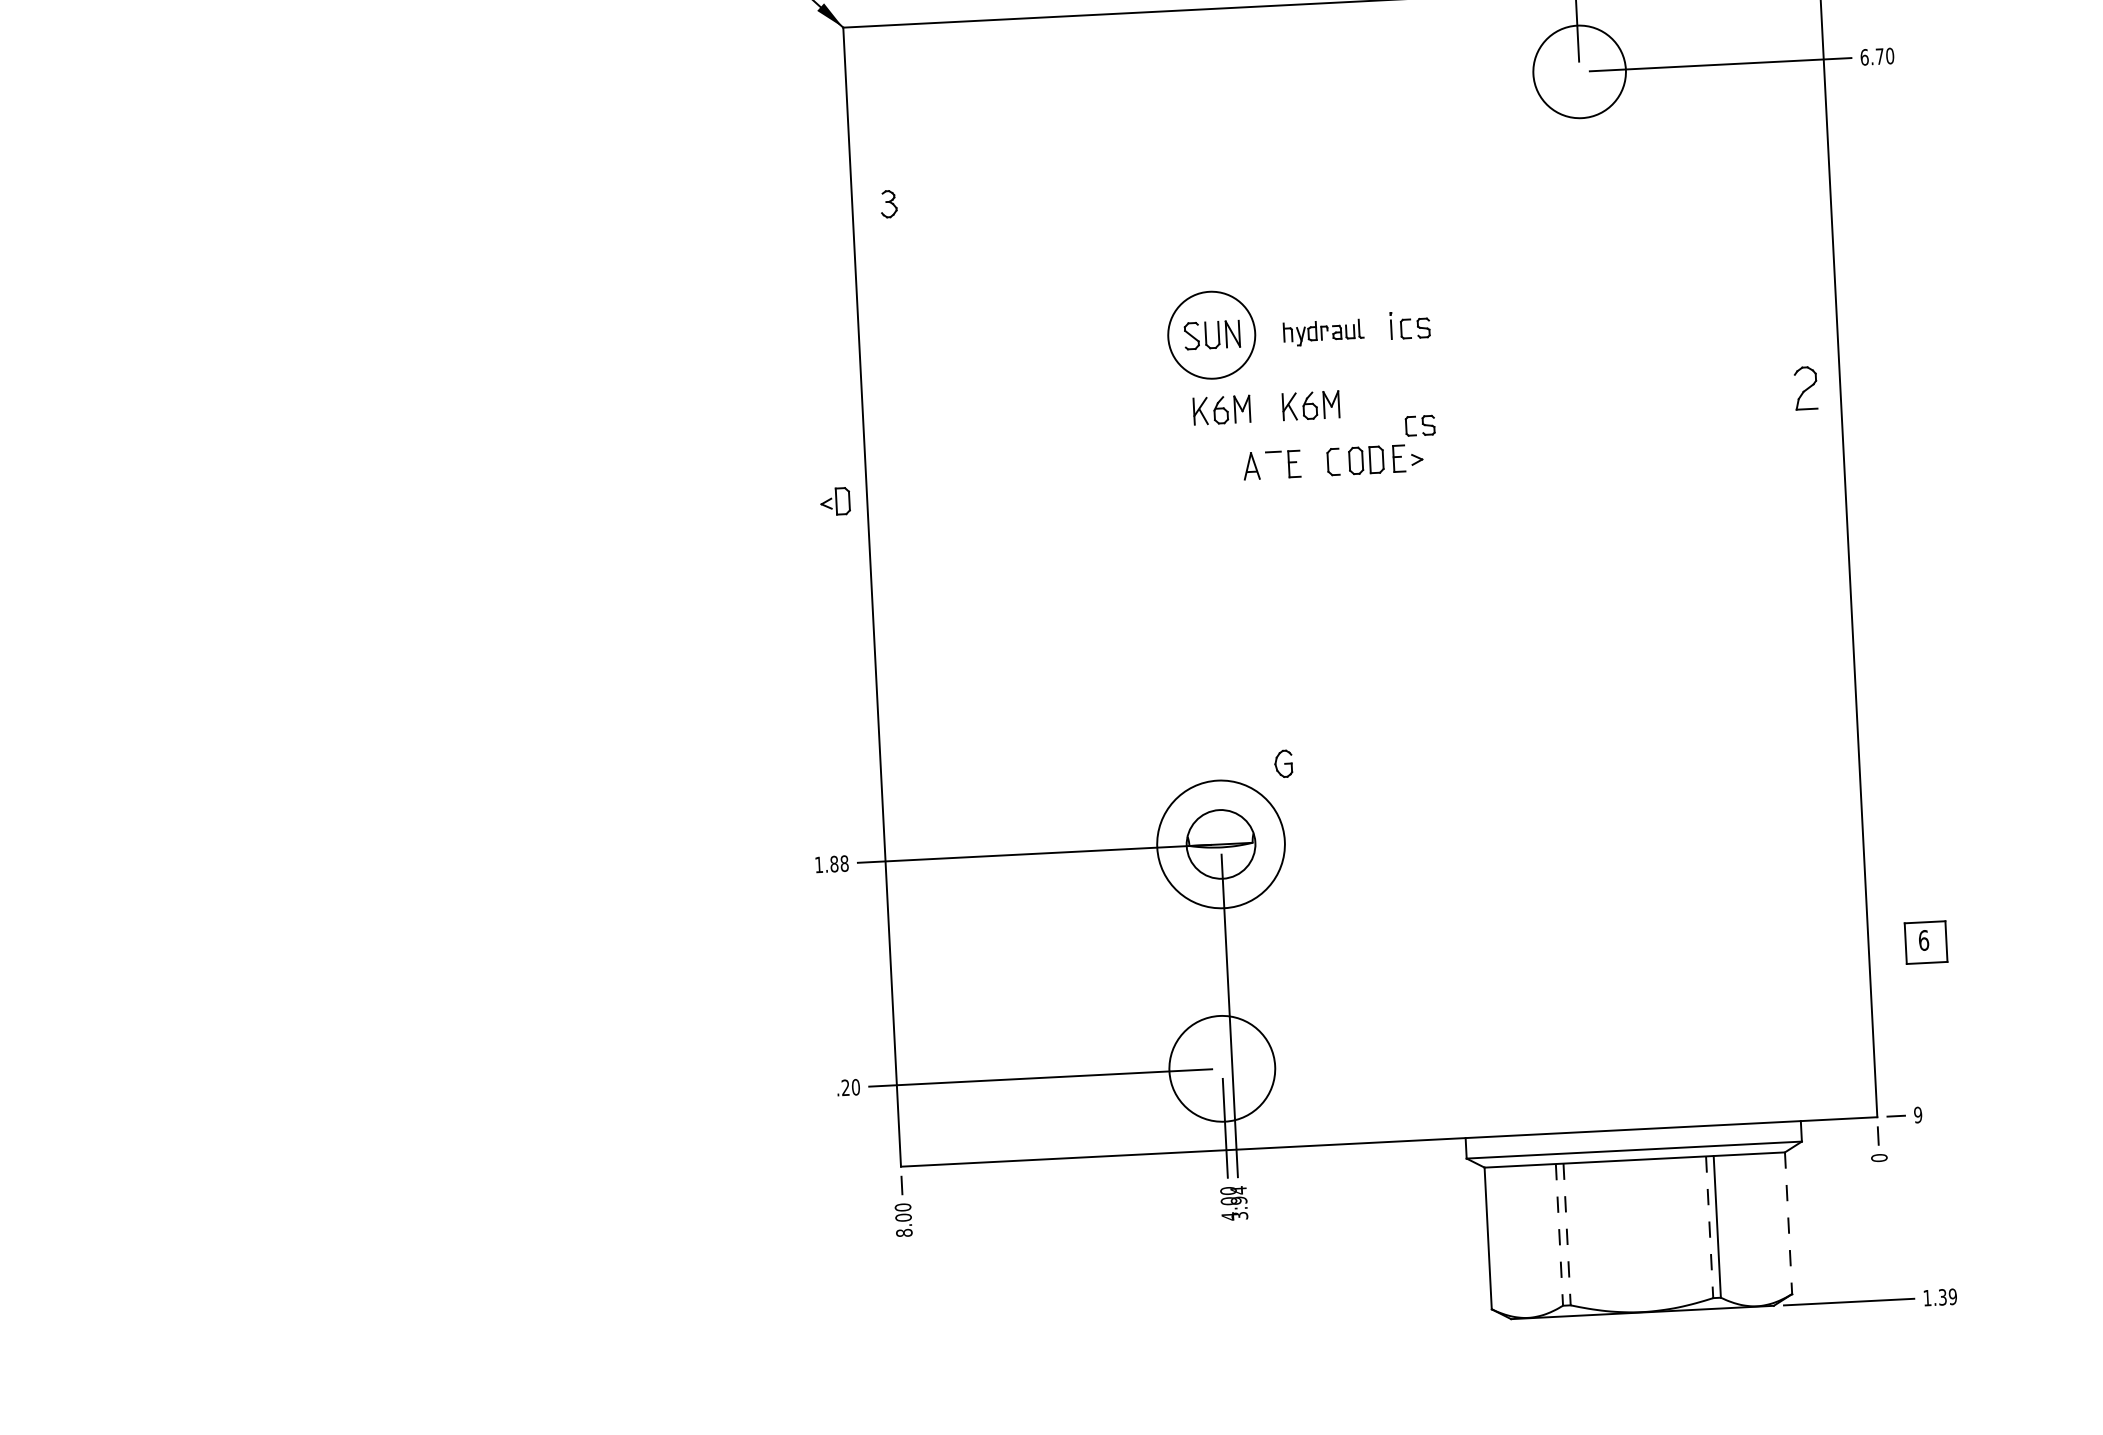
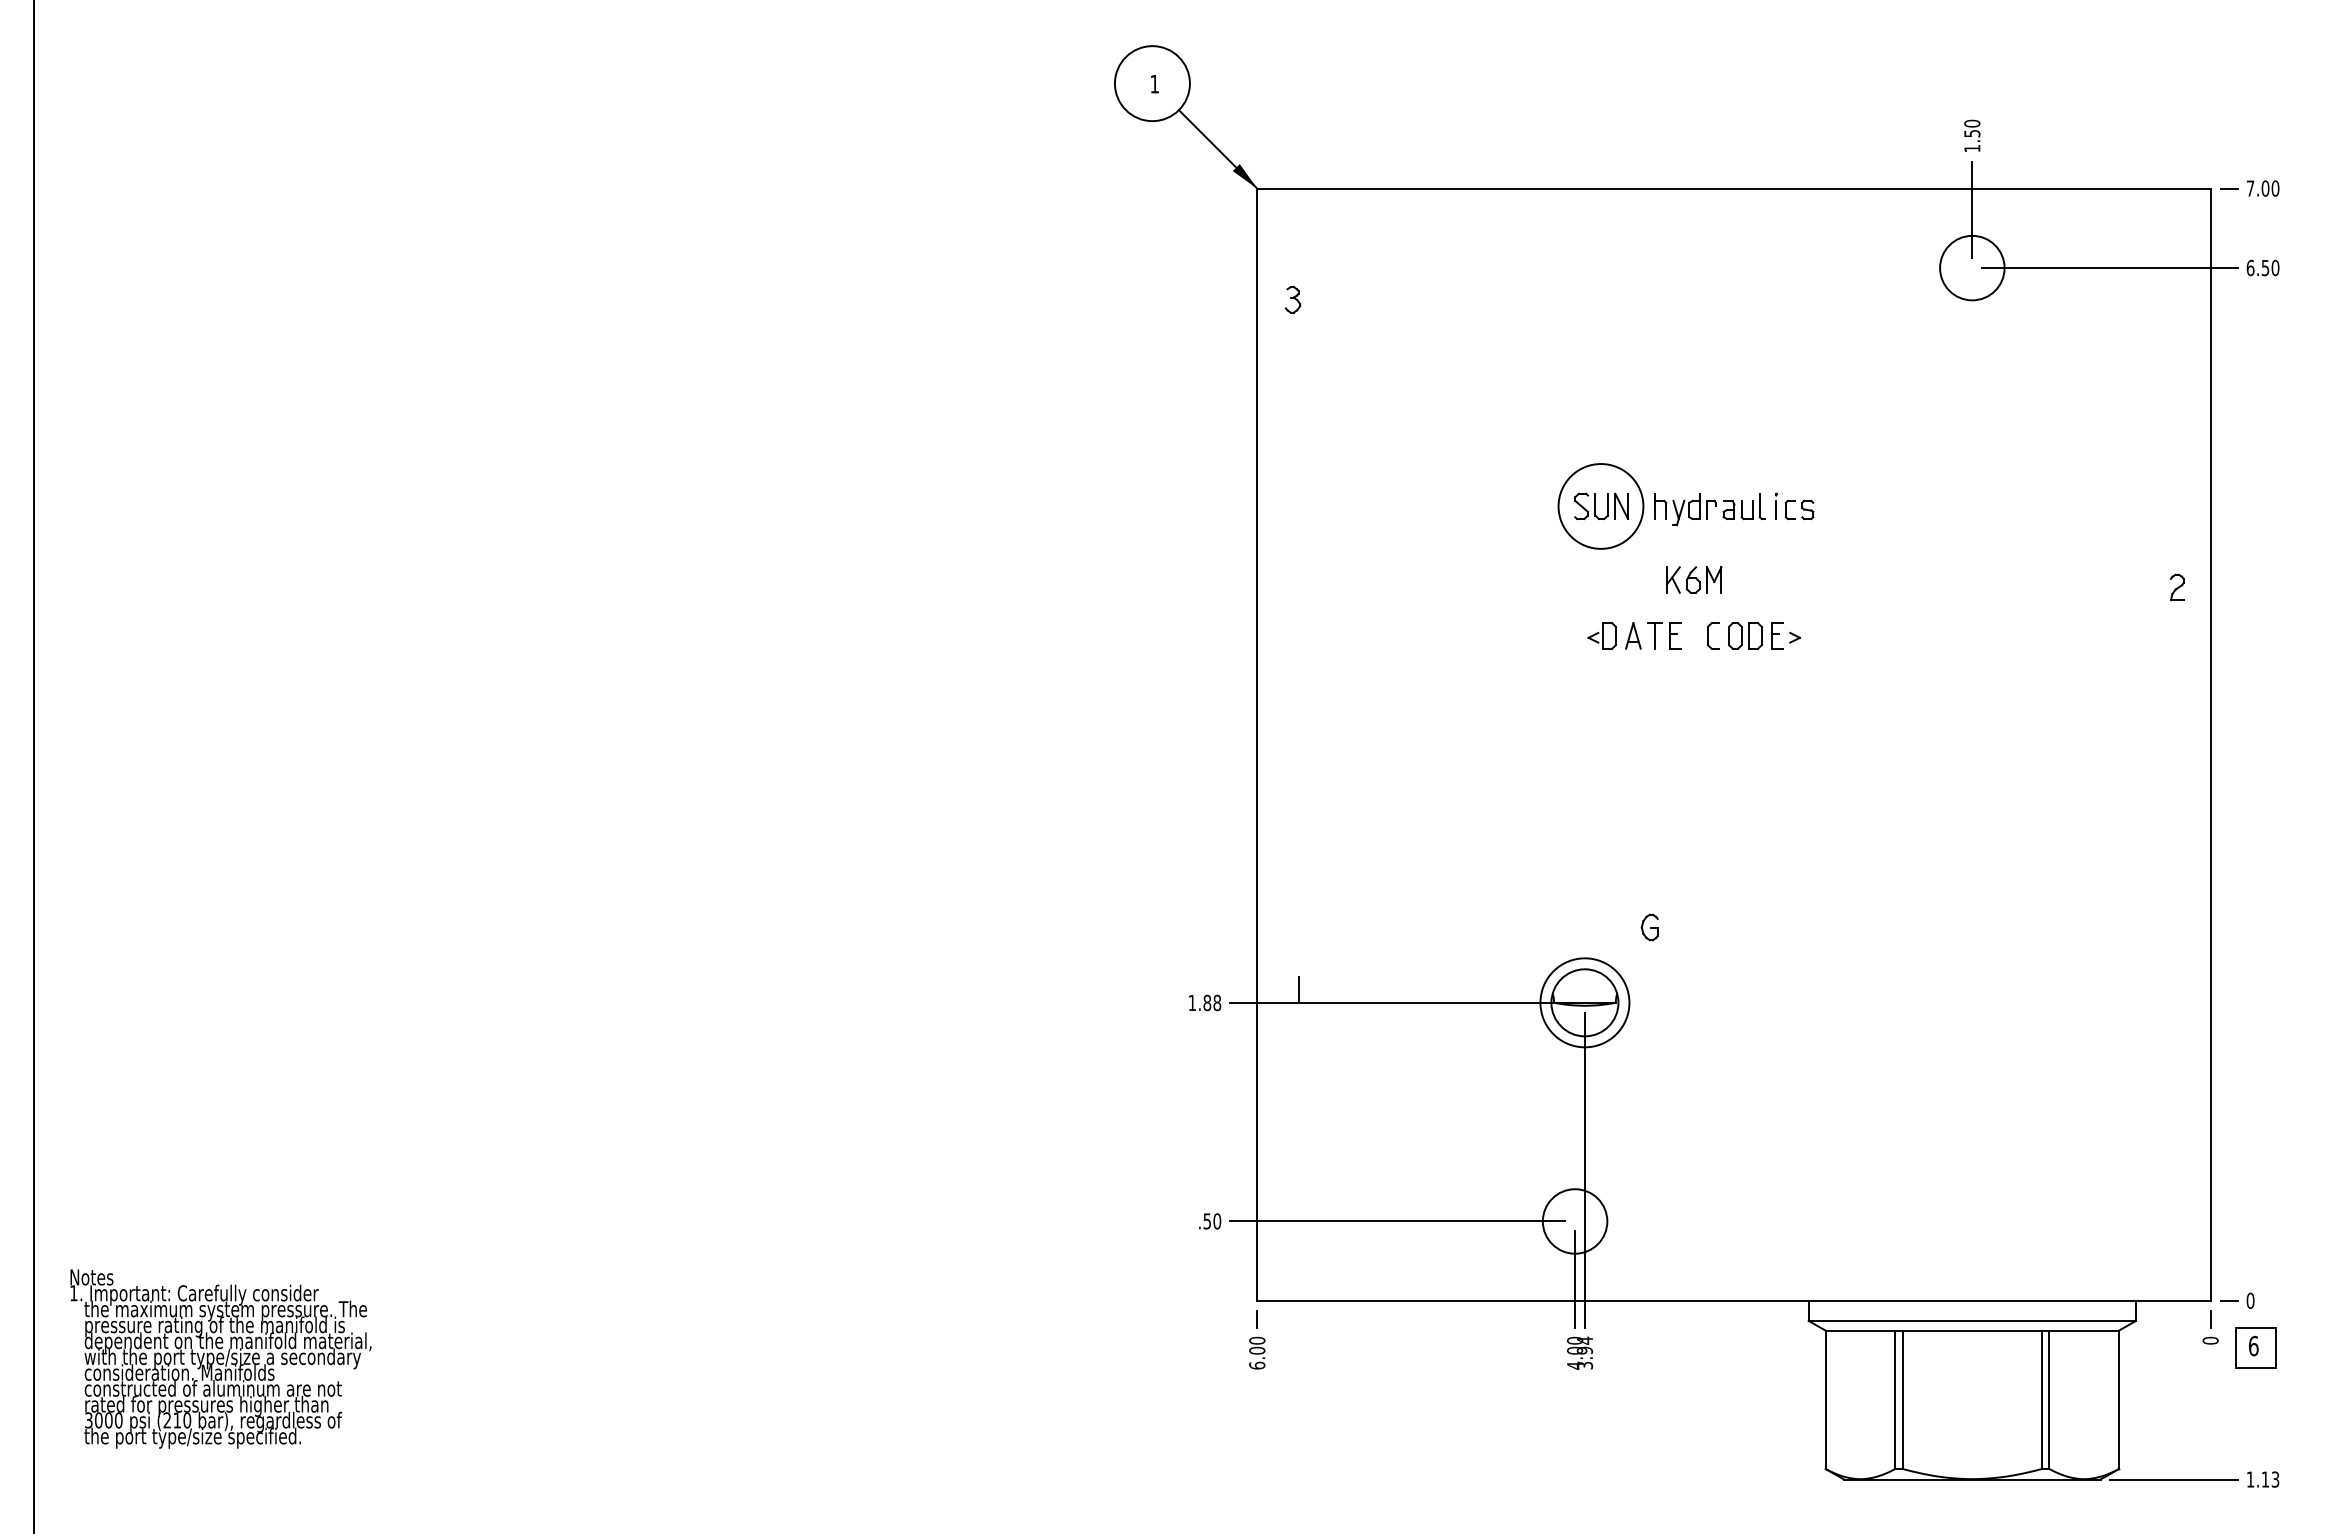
text: (1879, 57) -> (2265, 268), 6.70 -> 6.50
circle: (1579, 71) -> (1972, 267), size x0.71
part: (888, 203) -> (1292, 299), moved
part: (1323, 332) -> (1709, 509), size x1.43
part: (1806, 388) -> (2177, 587), size x0.62
part: (1222, 409) -> (1607, 579), removed
part: (1420, 425) -> (1799, 604), removed
line: (1274, 464) -> (1655, 635), added
part: (834, 501) -> (1601, 635), moved
circle: (1220, 844) -> (1584, 1002), size x0.71
line: (927, 845) -> (1298, 989), added
part: (1925, 941) -> (2255, 1347), moved
circle: (1221, 1068) -> (1574, 1221), size x0.62
text: (844, 1087) -> (1206, 1221), .20 -> .50
text: (1918, 1114) -> (2250, 1300), 9 -> 0
line: (1788, 1223) -> (2118, 1400), dashed -> solid
line: (1709, 1227) -> (2041, 1400), dashed -> solid
text: (904, 1232) -> (1257, 1365), 8.00 -> 6.00
line: (1559, 1235) -> (1895, 1400), dashed -> solid
line: (1566, 1235) -> (1902, 1400), dashed -> solid
text: (1947, 1297) -> (2270, 1479), 1.39 -> 1.13

